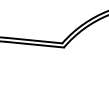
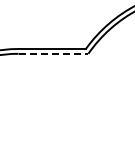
line: (35, 44) -> (53, 53), solid -> dashed

